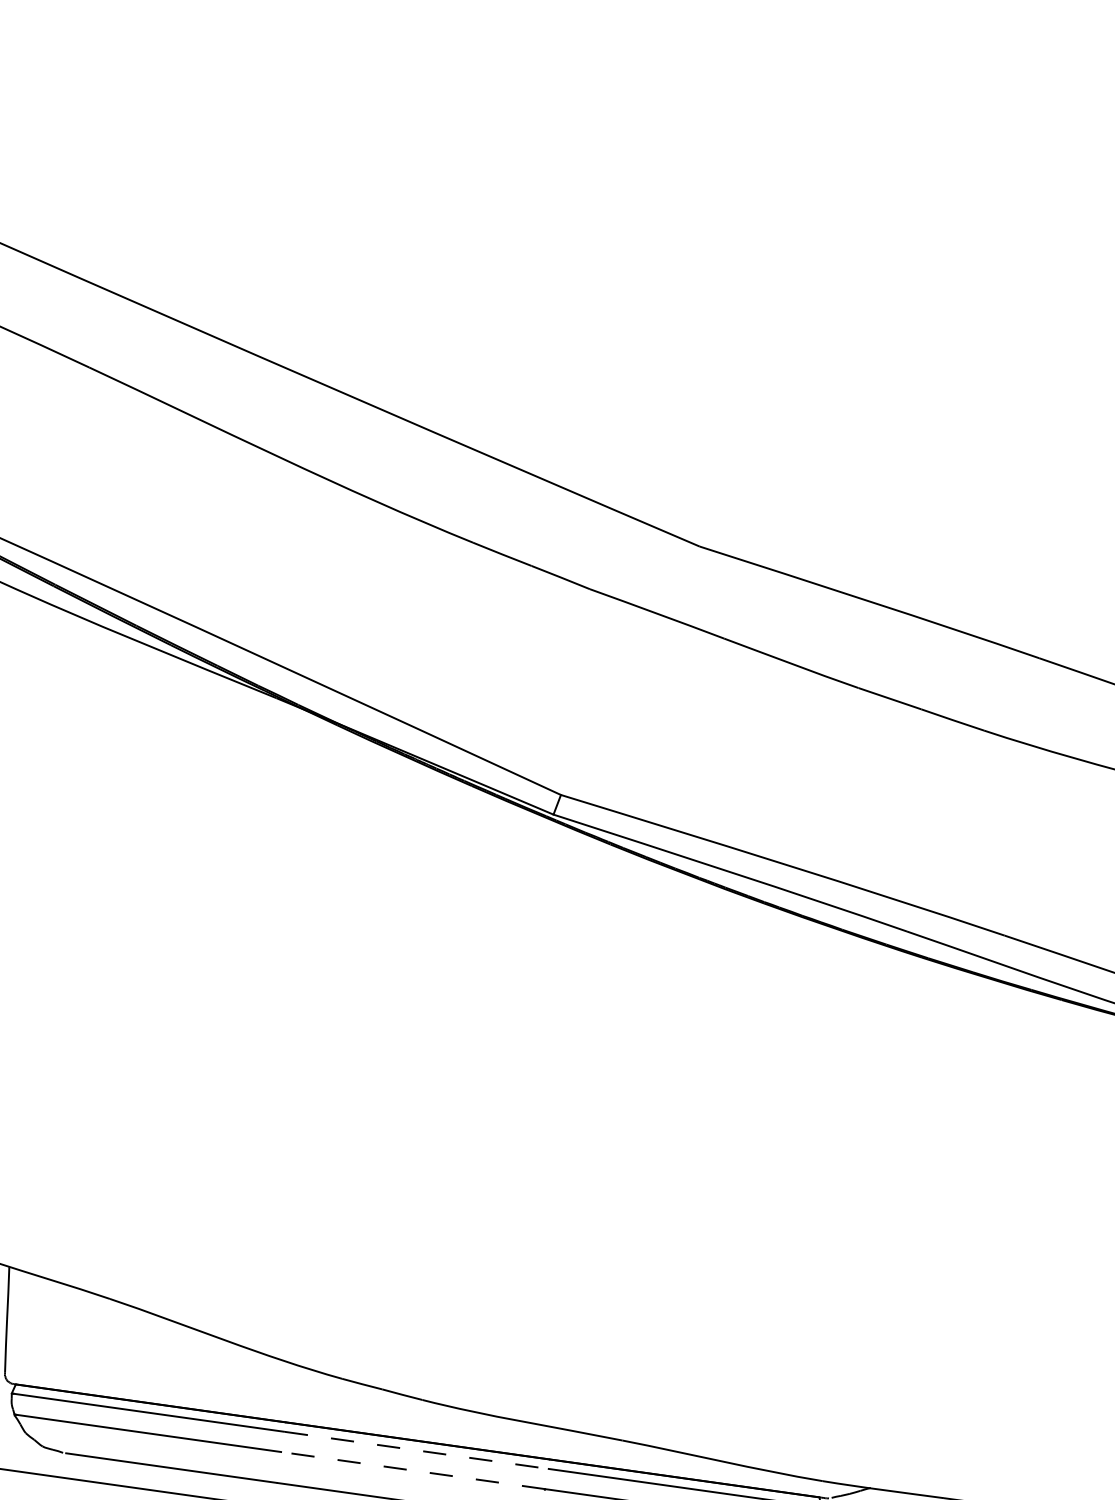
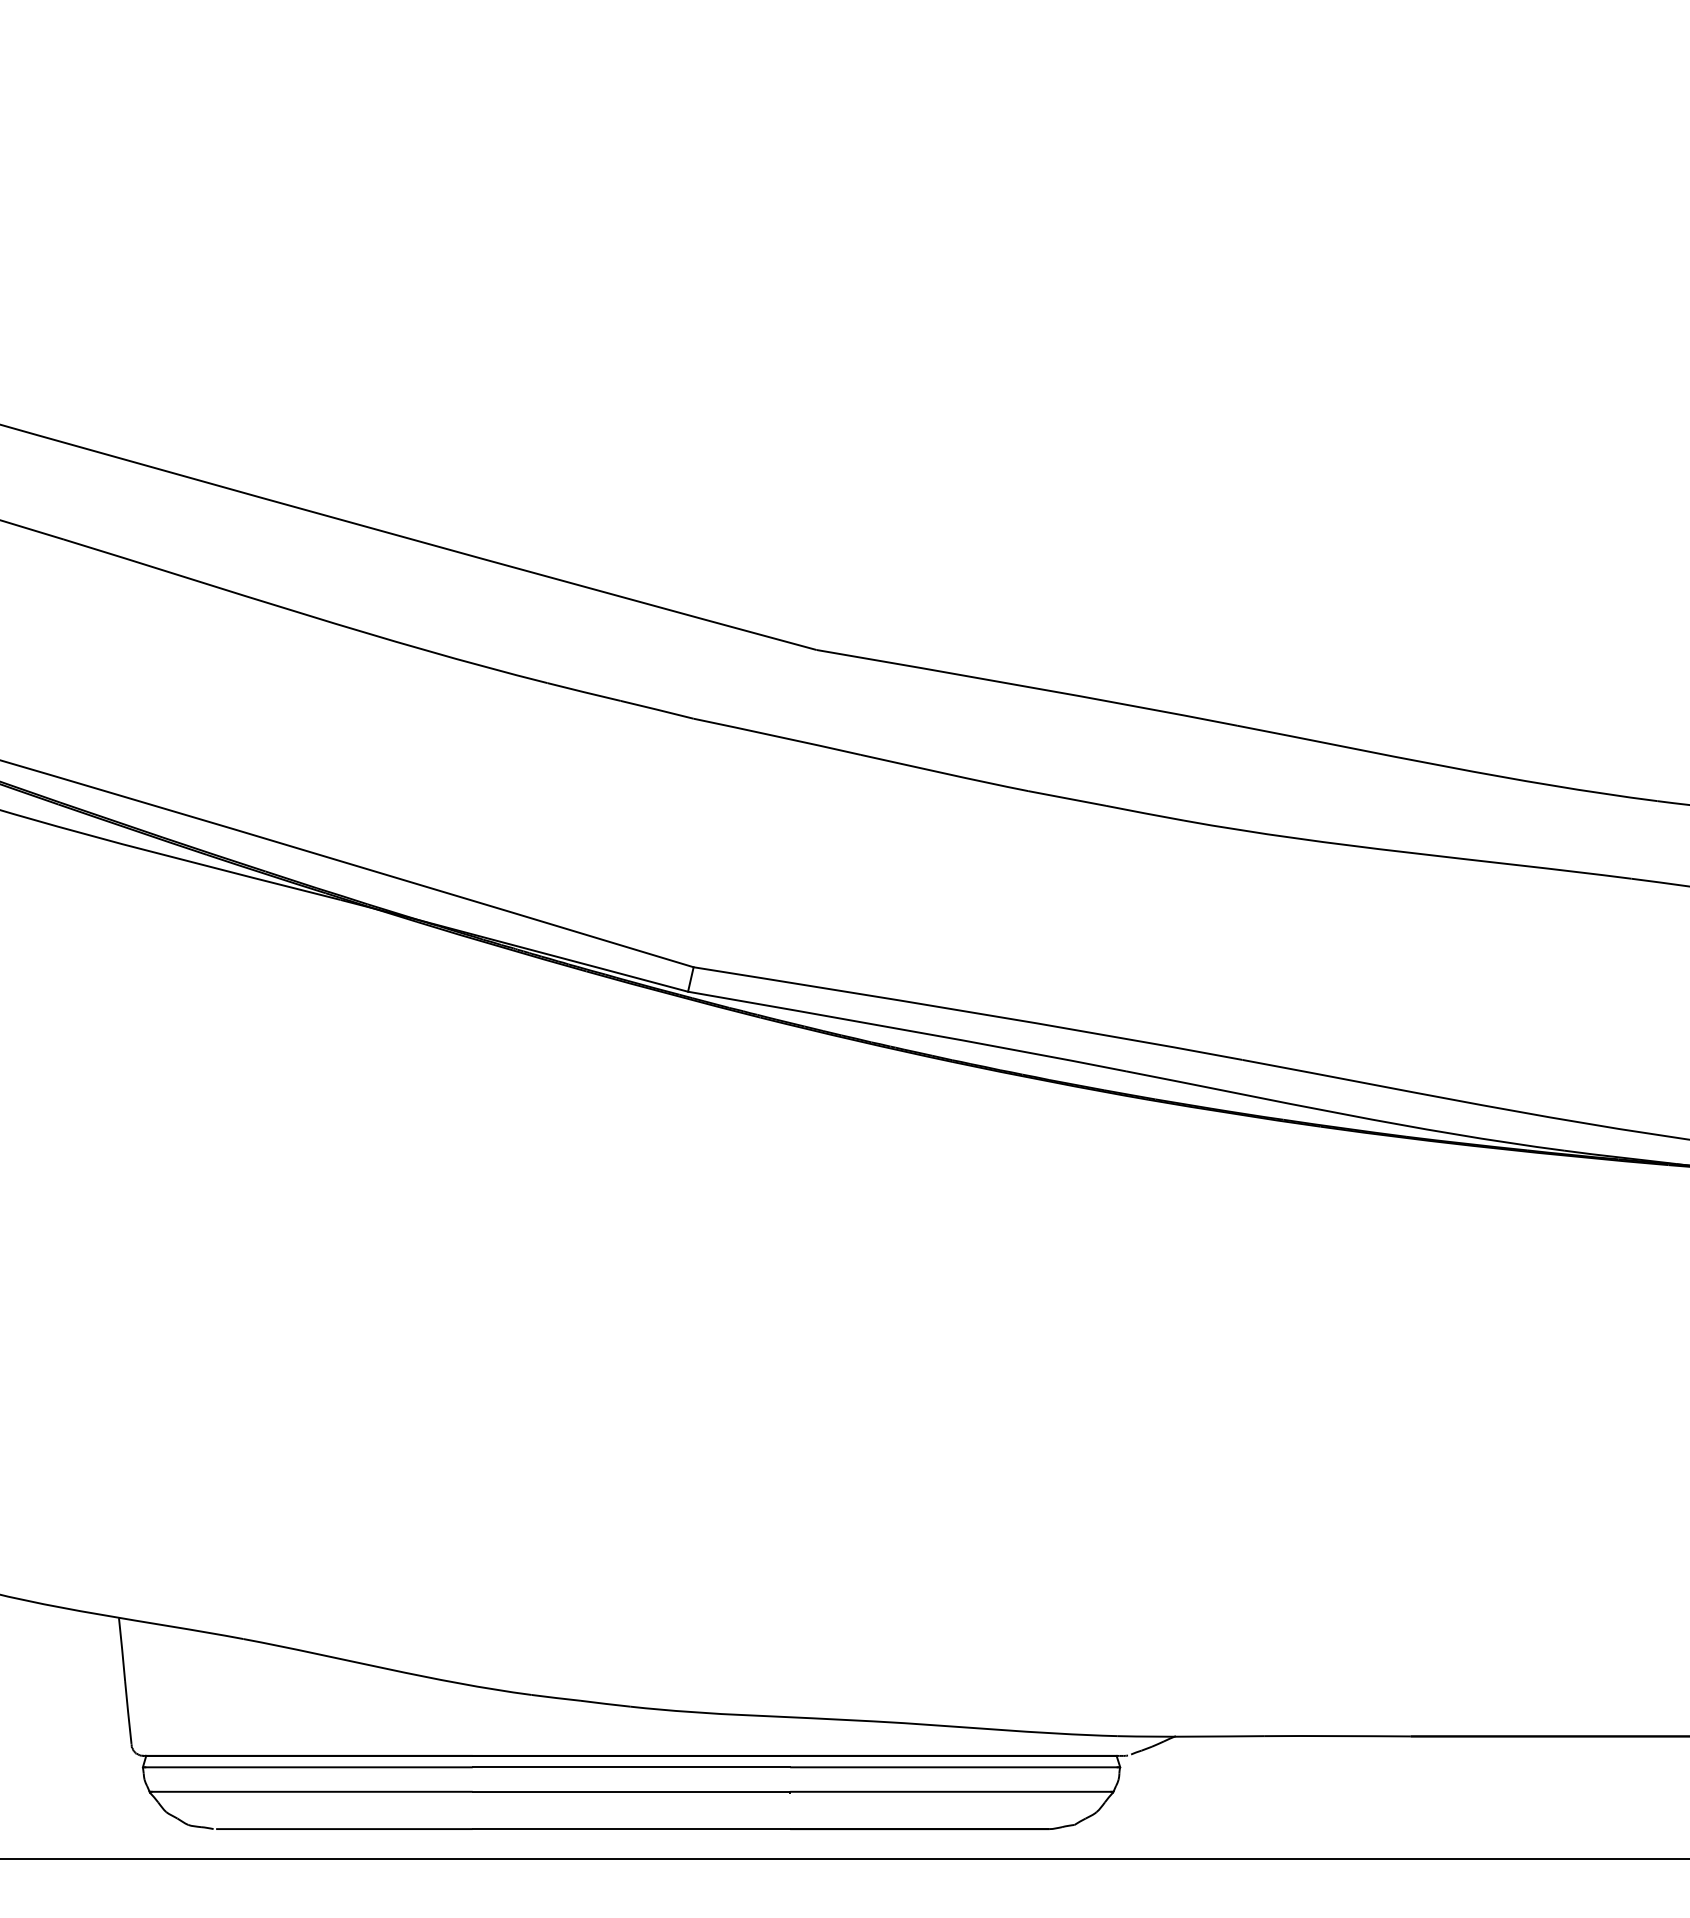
line: (416, 1450) -> (631, 1767), dashed -> solid
line: (413, 1470) -> (631, 1791), dashed -> solid

